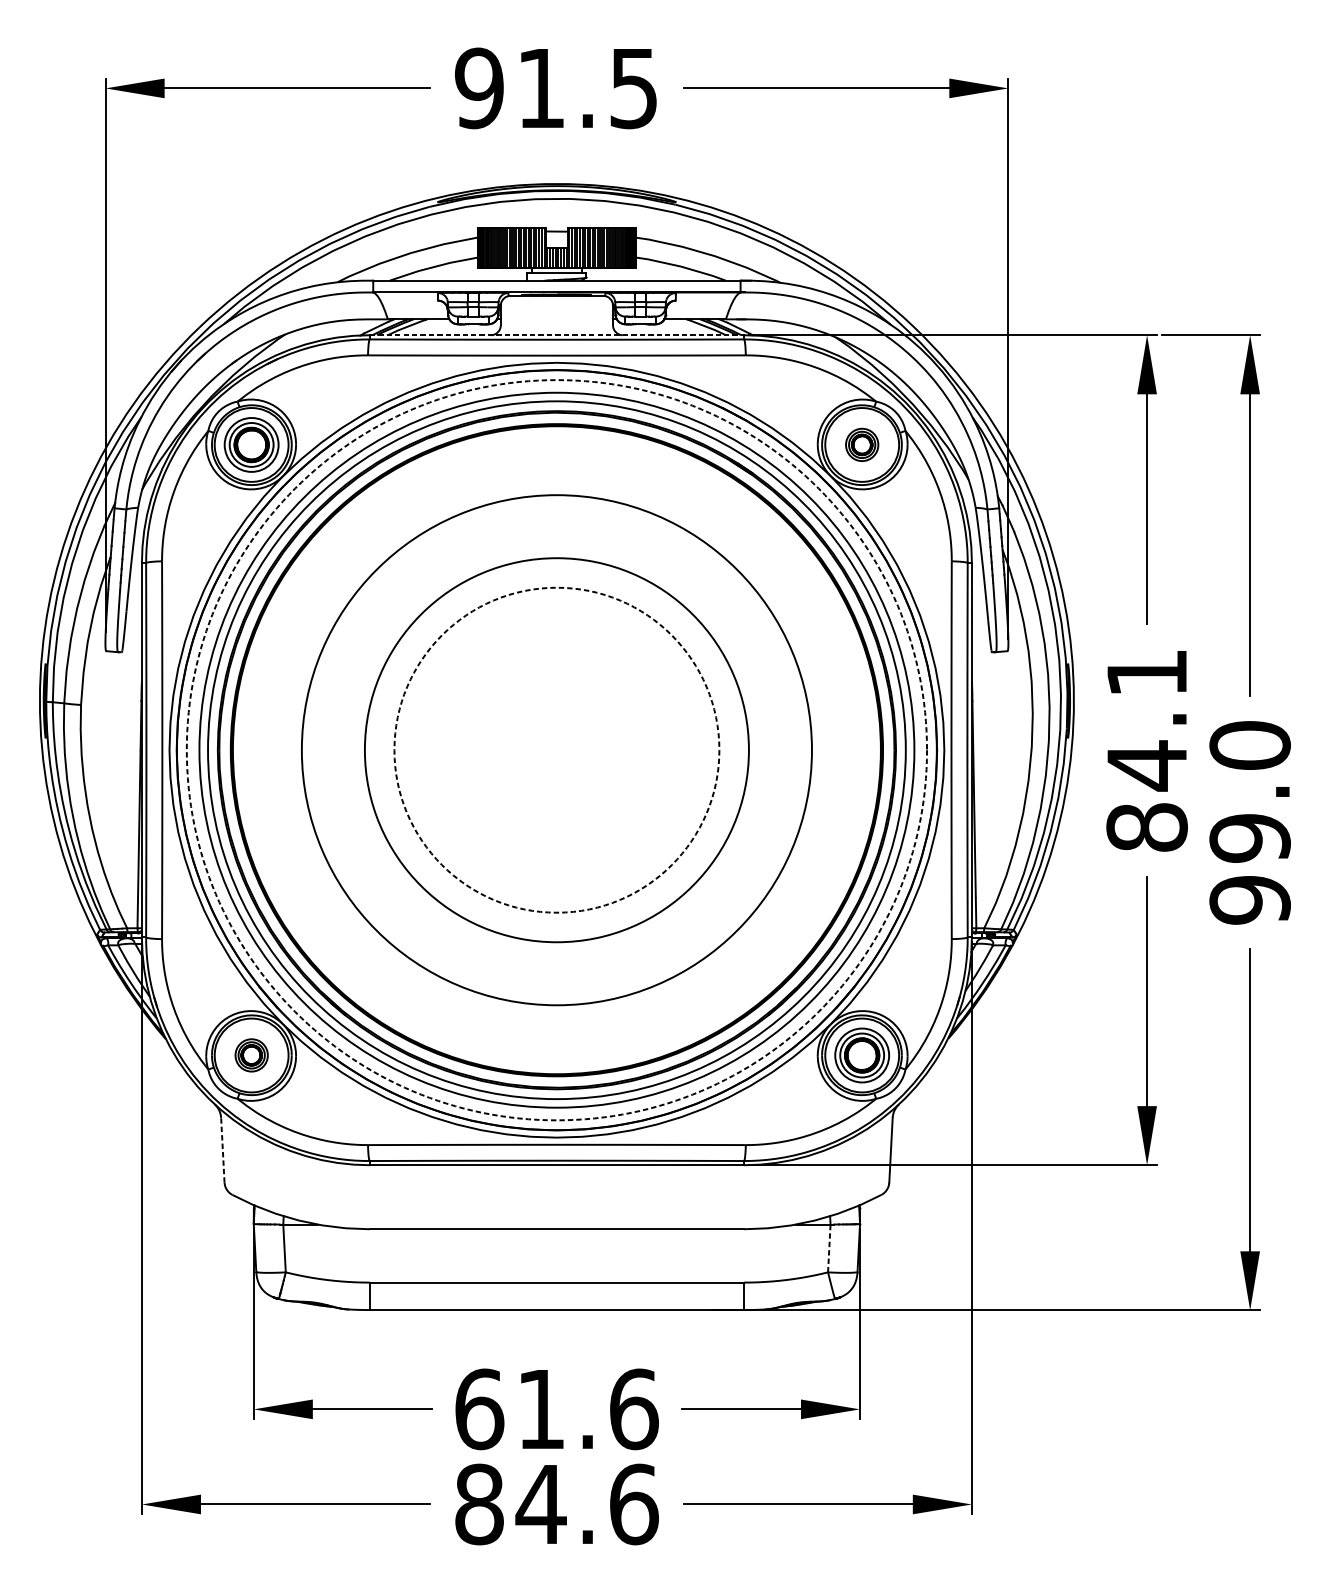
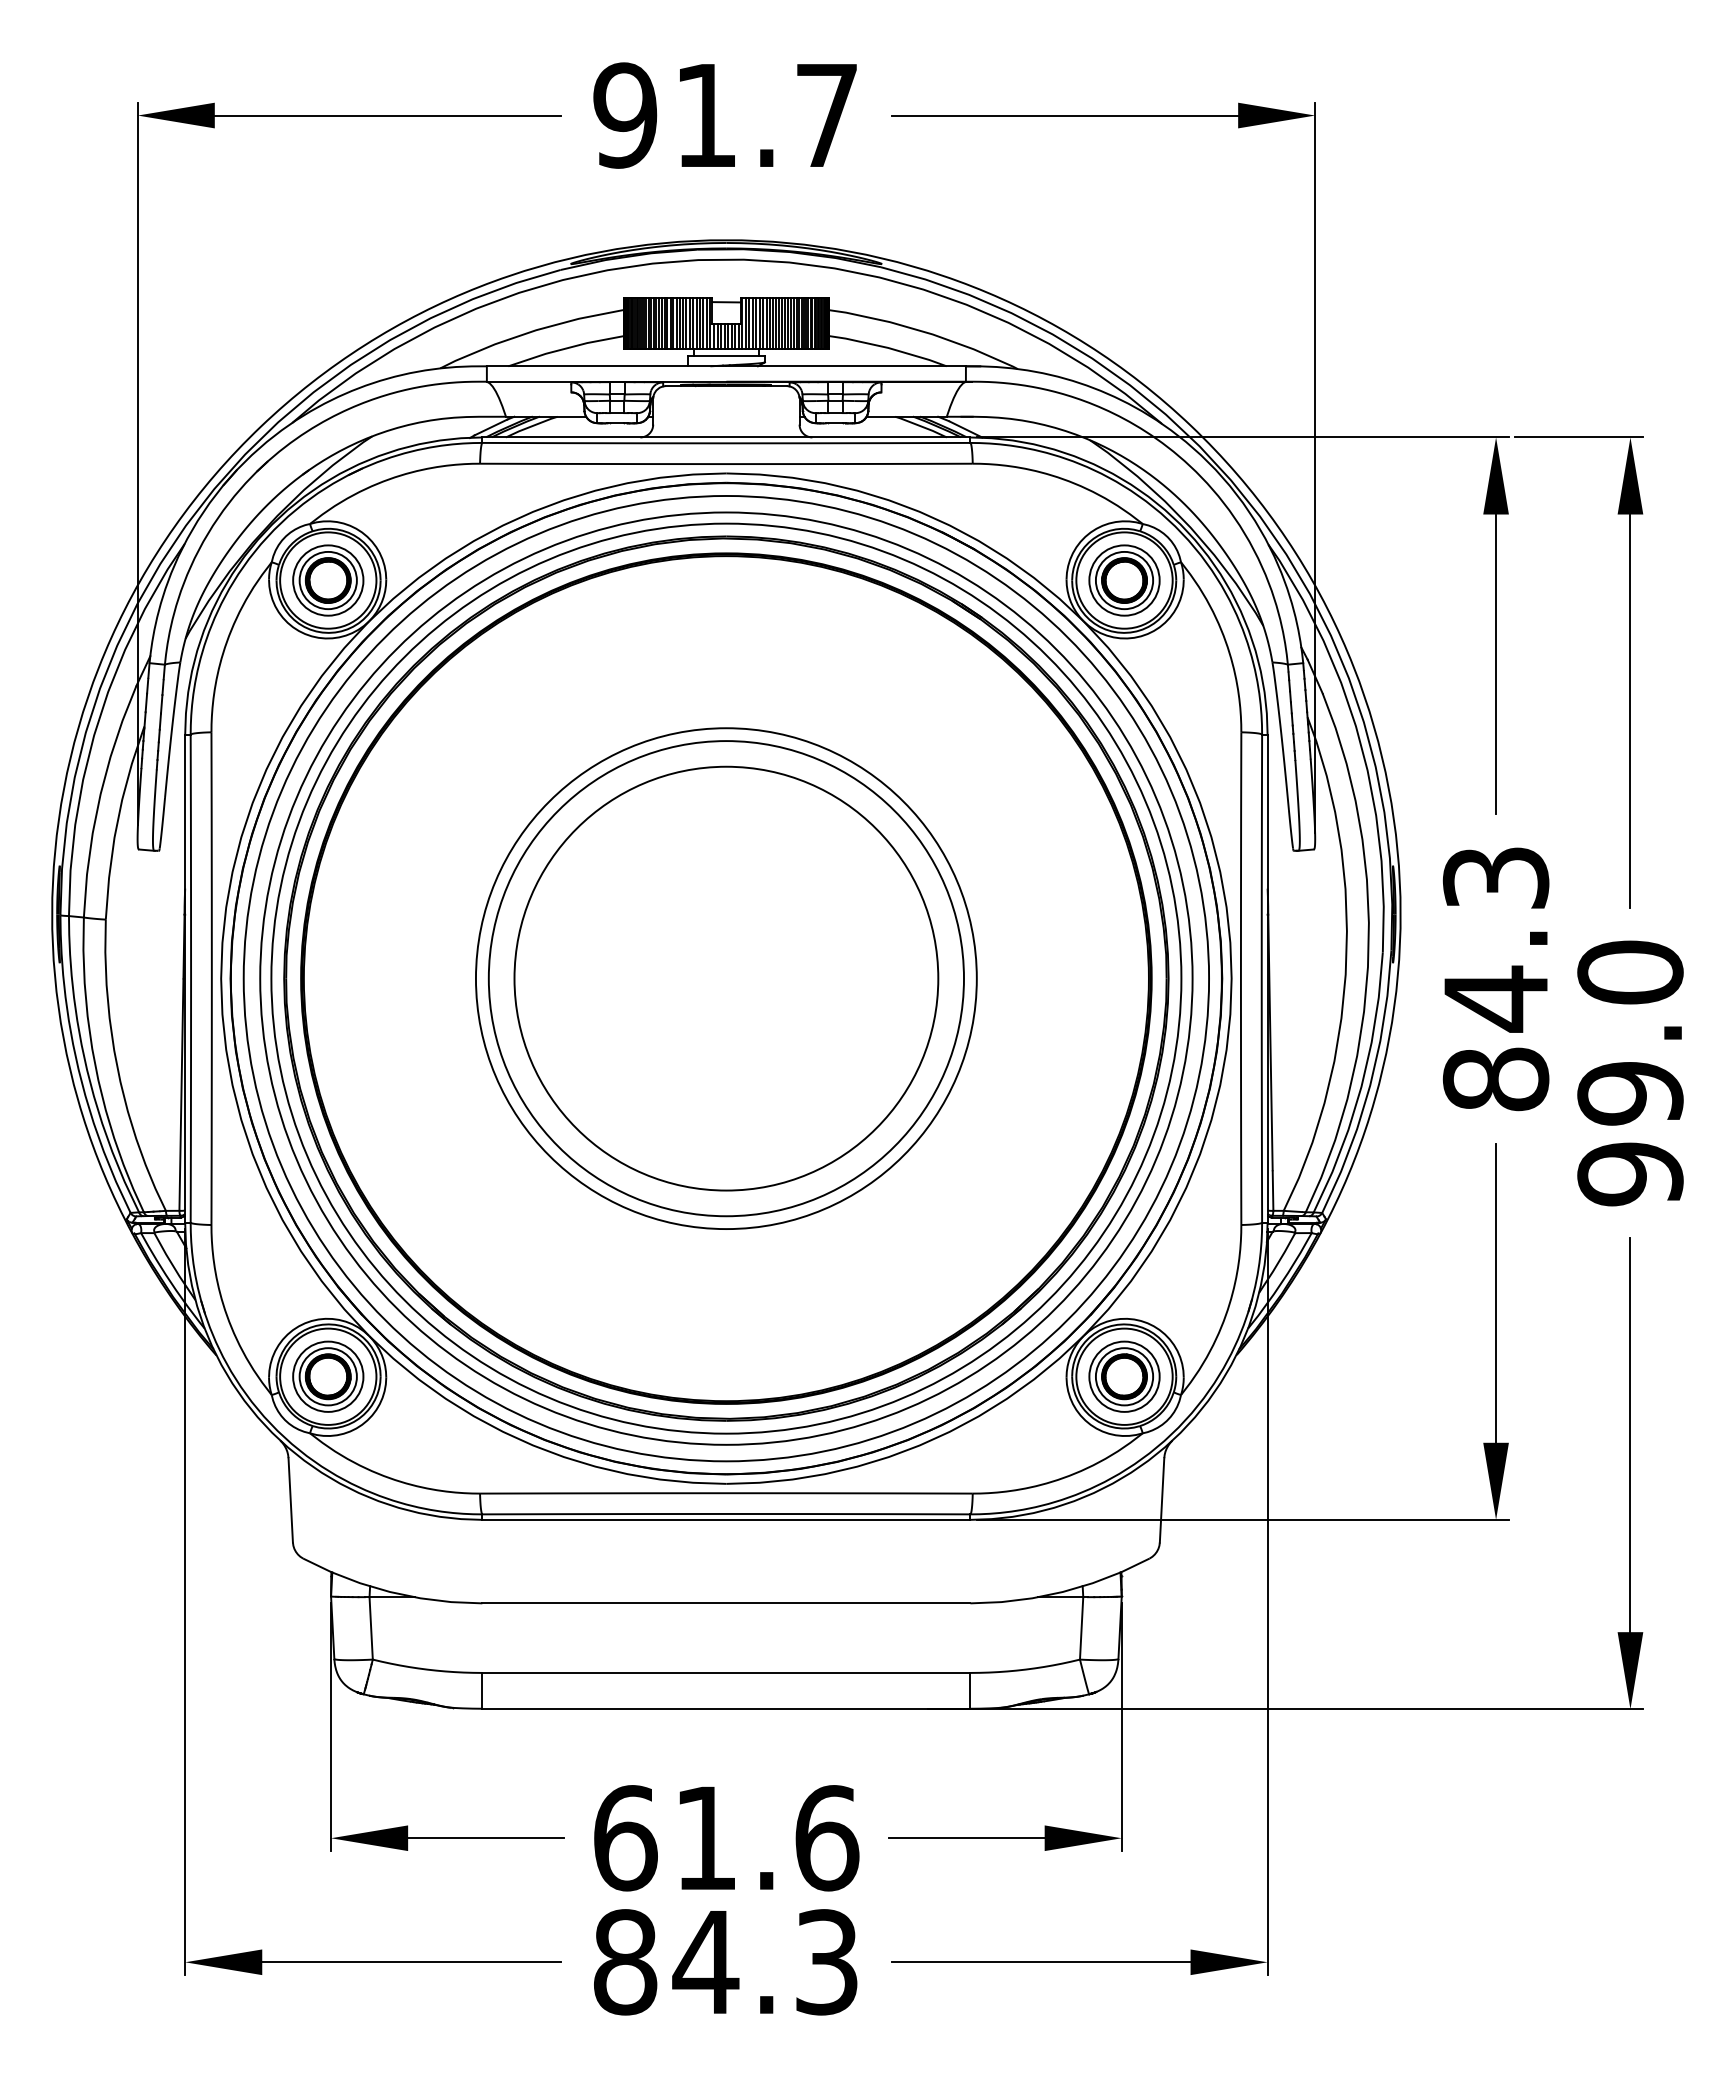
text: (633, 89) -> (826, 116), 91.5 -> 91.7
line: (556, 335) -> (726, 437), dashed -> solid
part: (862, 444) -> (1124, 580), size x1.67
text: (1146, 672) -> (1495, 877), 84.1 -> 84.3
circle: (556, 750) -> (725, 978), size x0.71
circle: (556, 750) -> (726, 978), dashed -> solid
circle: (556, 750) -> (726, 978), dashed -> solid
part: (251, 1055) -> (328, 1376), size x1.67
line: (222, 1149) -> (290, 1499), dashed -> solid
line: (829, 1247) -> (1081, 1627), dashed -> solid
text: (634, 1504) -> (827, 1962), 84.6 -> 84.3

